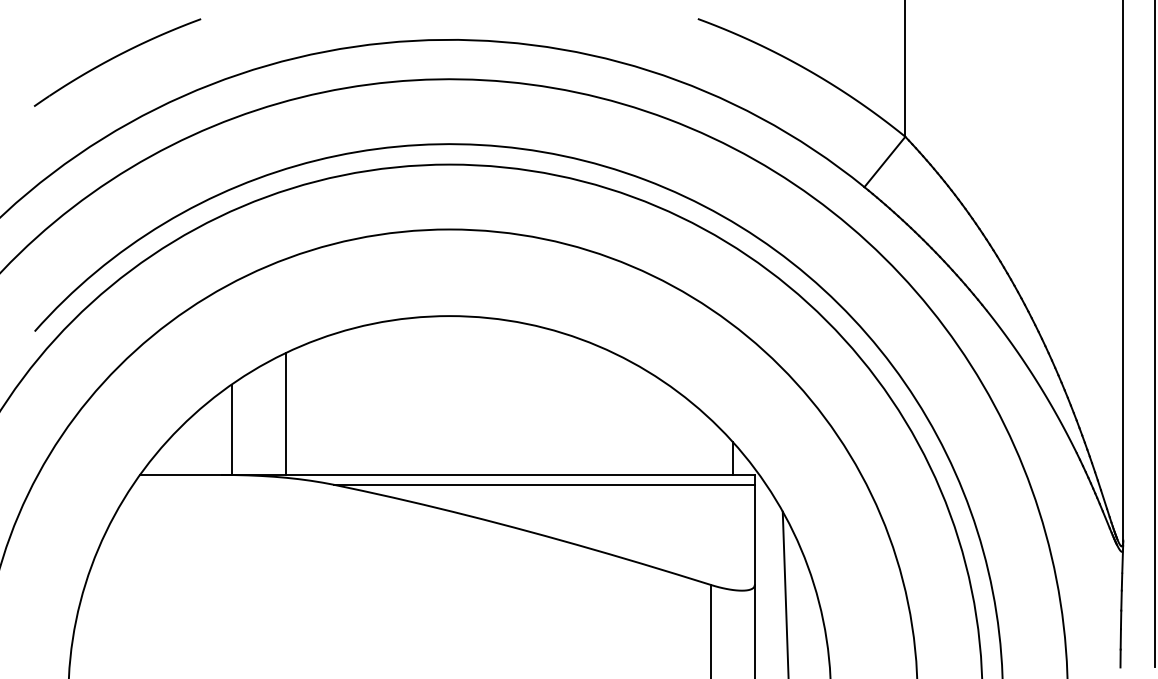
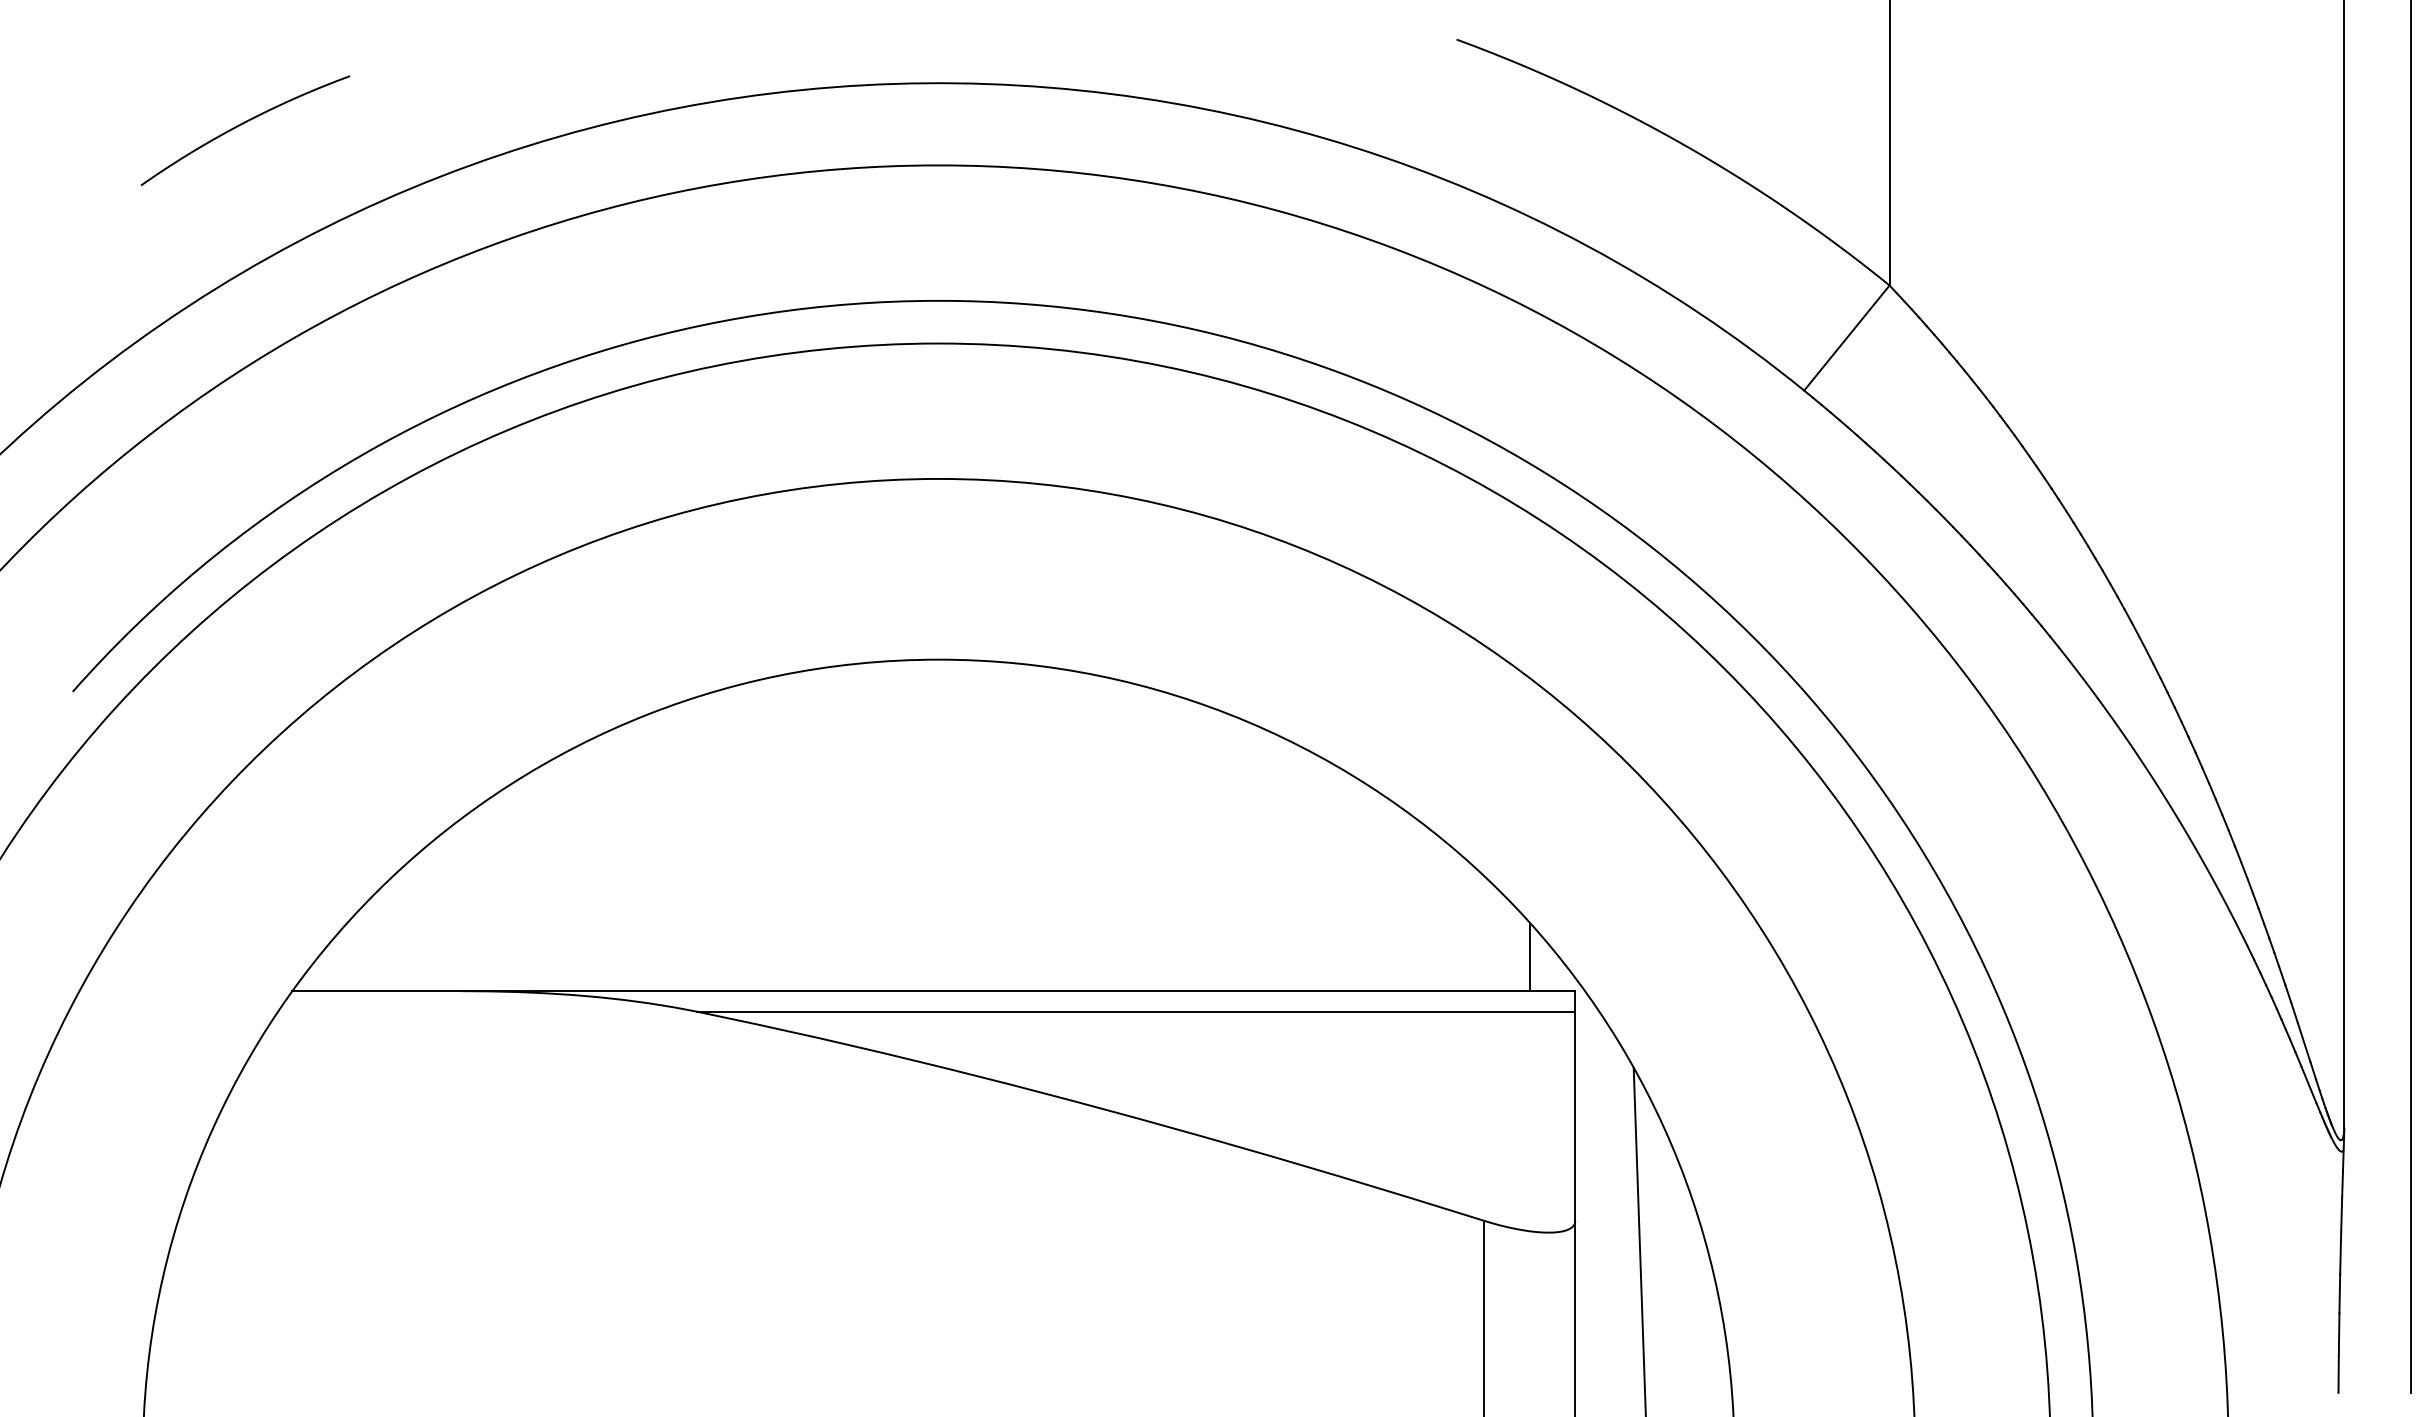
part: (117, 62) -> (245, 130), size x0.6
line: (286, 413) -> (598, 862), removed
line: (231, 429) -> (483, 896), removed

